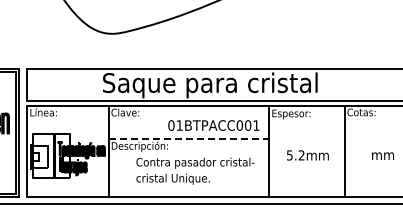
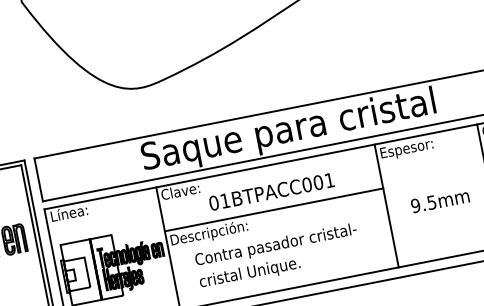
text: (213, 125) -> (271, 191), moved
line: (189, 138) -> (274, 209), dashed -> solid
text: (295, 155) -> (423, 204), 5.2mm -> 9.5mm
text: (195, 170) -> (278, 255), moved

